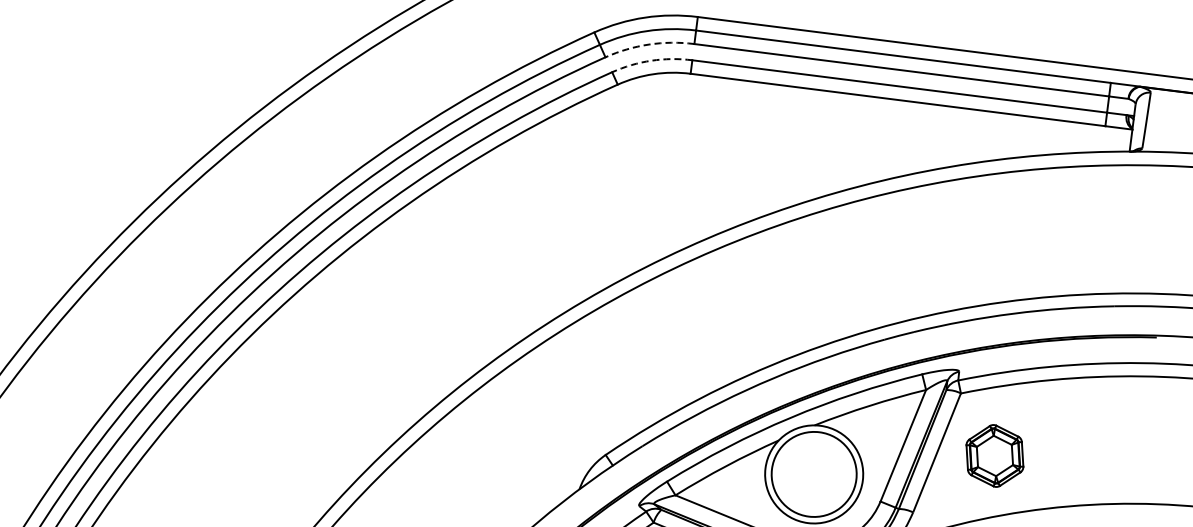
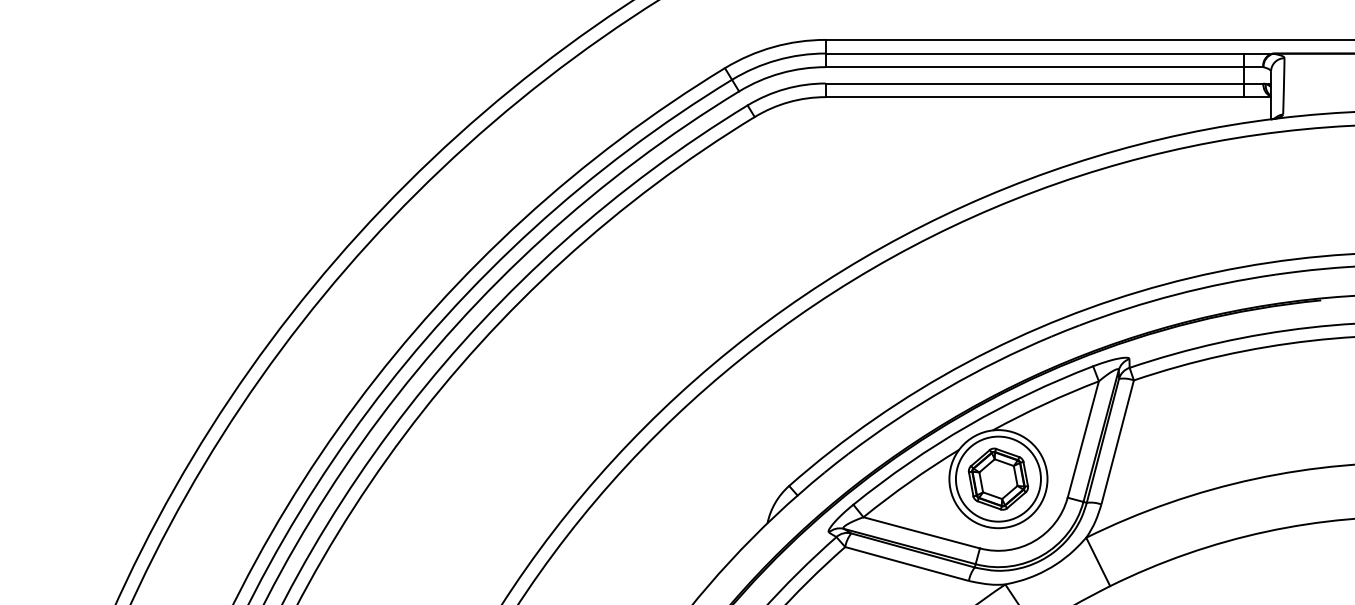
arc: (648, 44) -> (780, 73), dashed -> solid
arc: (651, 61) -> (785, 89), dashed -> solid
part: (995, 455) -> (998, 478), moved

